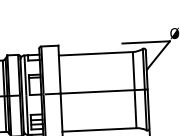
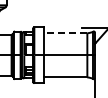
line: (95, 54) -> (65, 33), solid -> dashed

